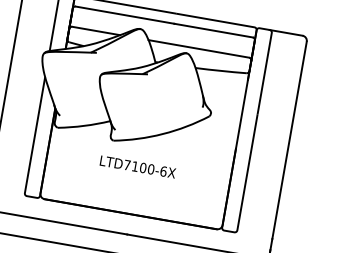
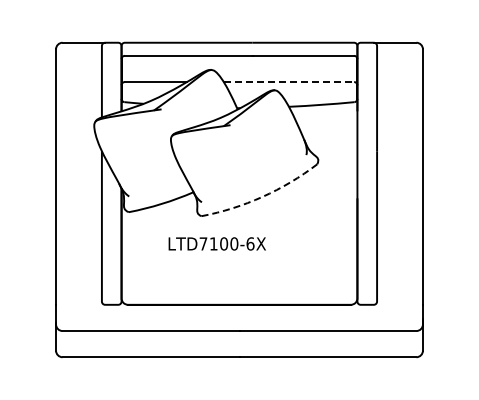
line: (199, 49) -> (289, 82), solid -> dashed
arc: (163, 133) -> (262, 196), solid -> dashed
text: (137, 166) -> (216, 243), moved

